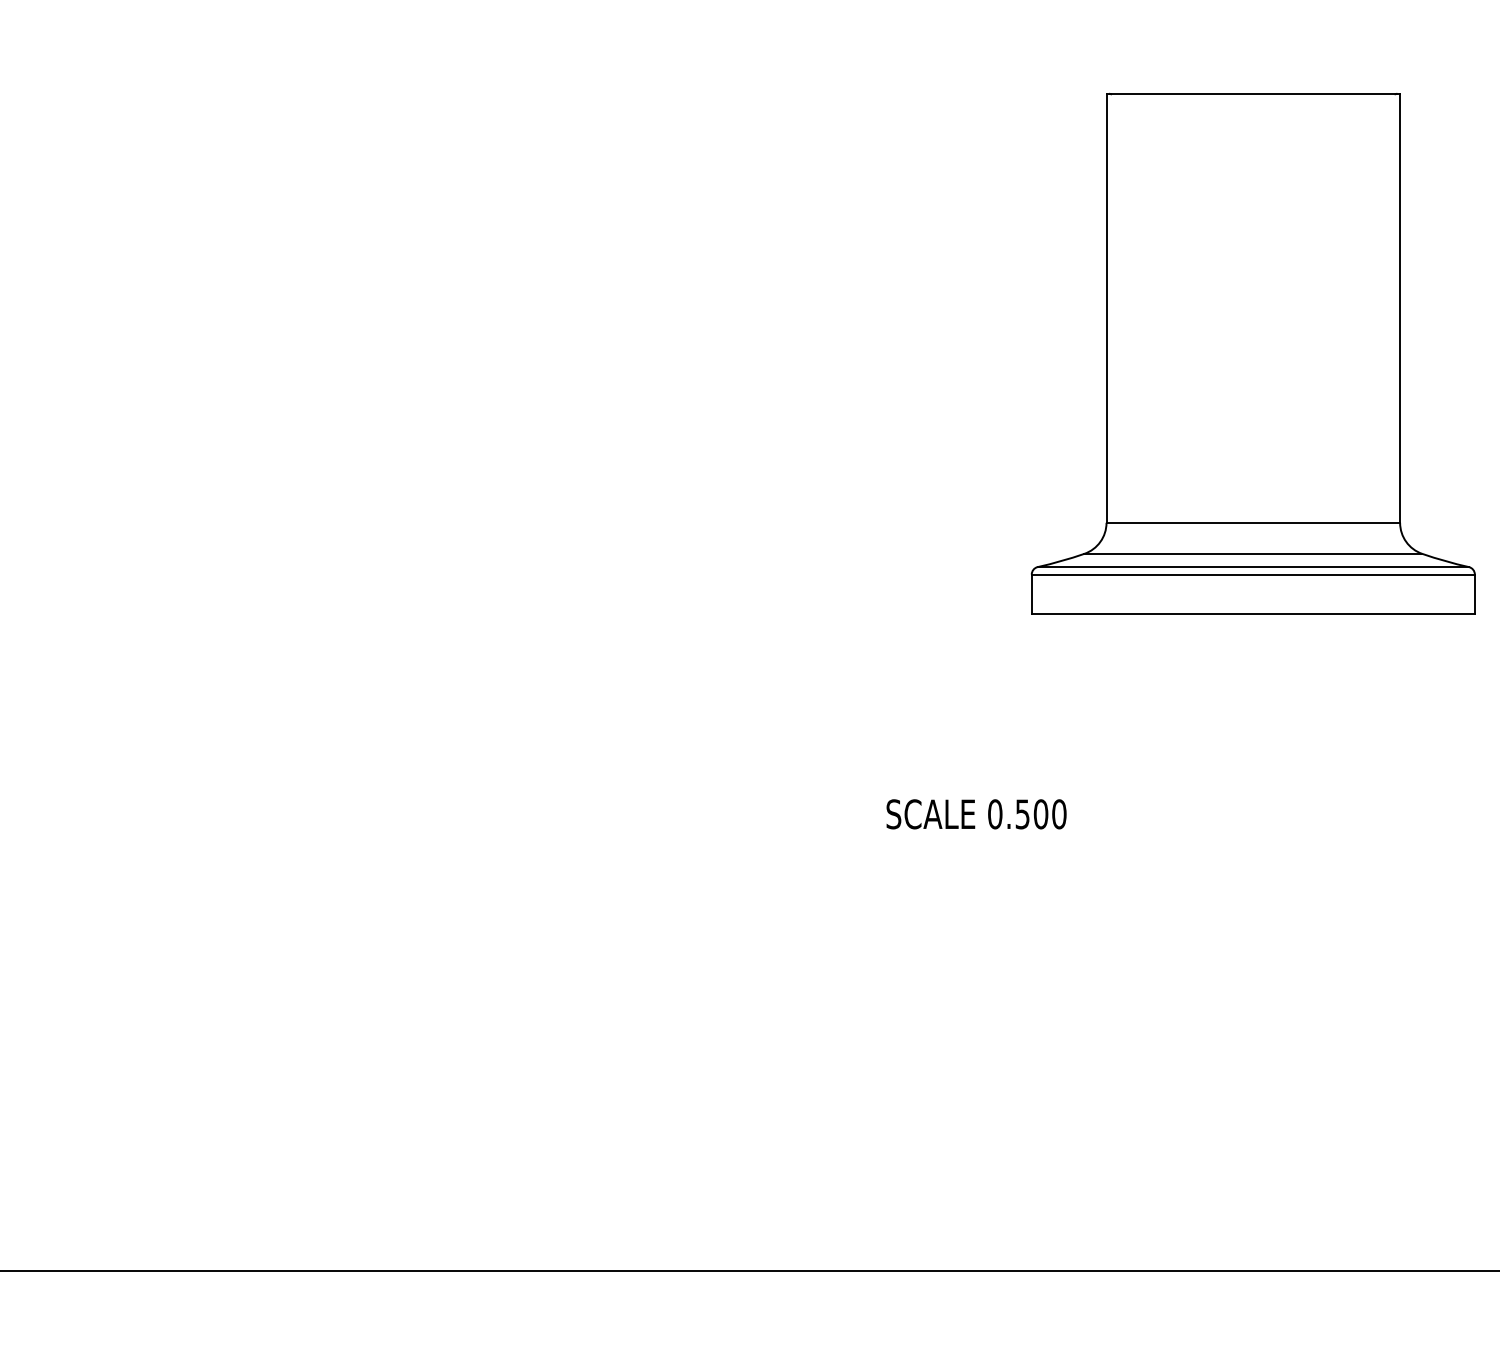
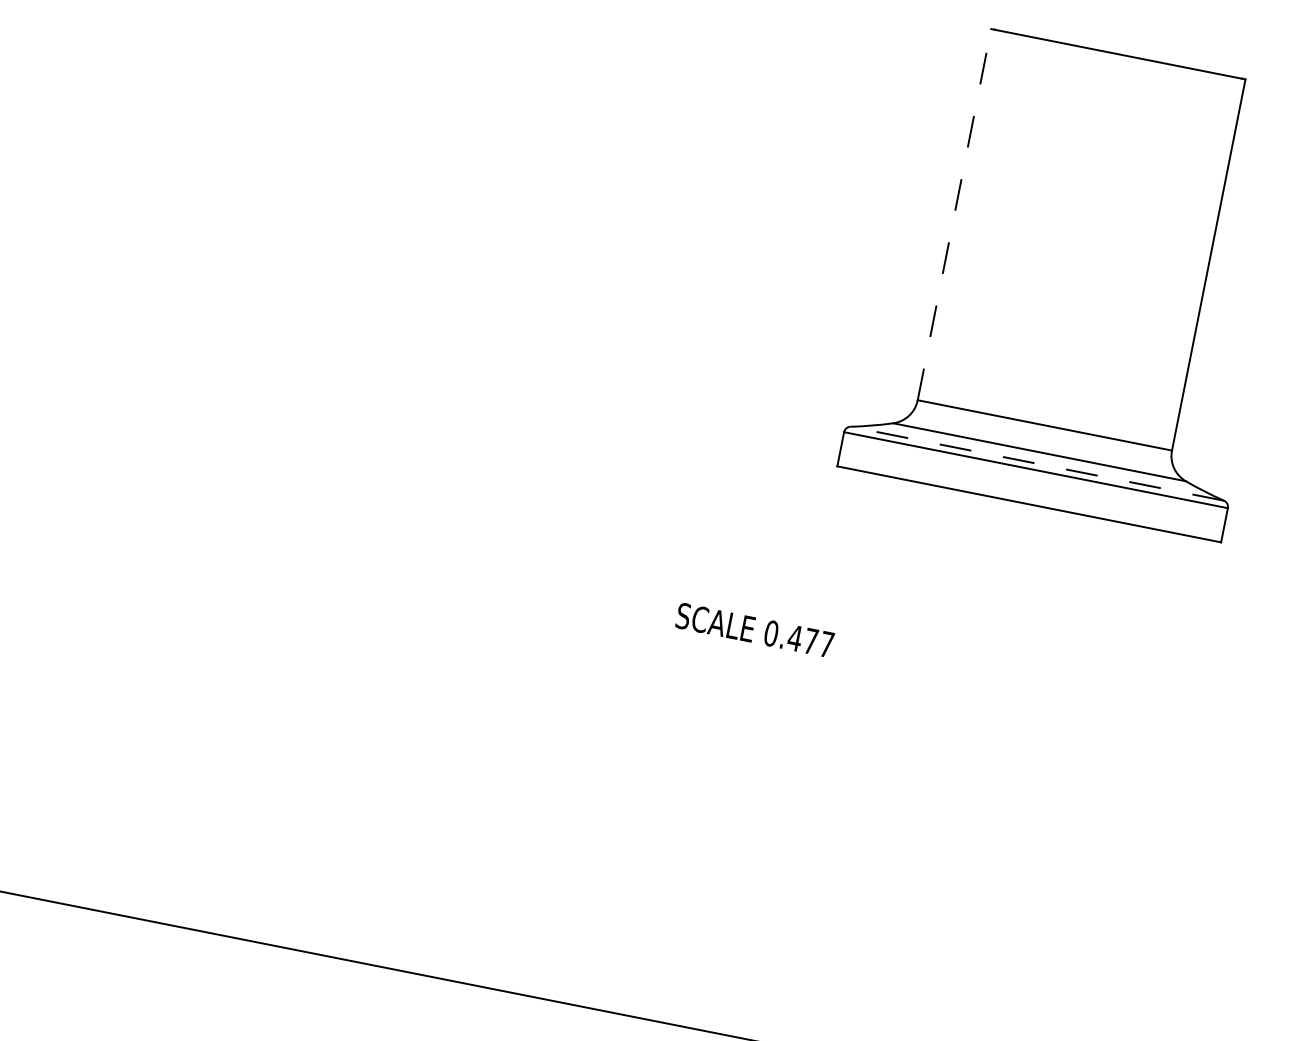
line: (1106, 308) -> (954, 214), solid -> dashed
line: (1253, 567) -> (1037, 464), solid -> dashed
text: (1040, 814) -> (810, 641), 0.500 -> 0.477

